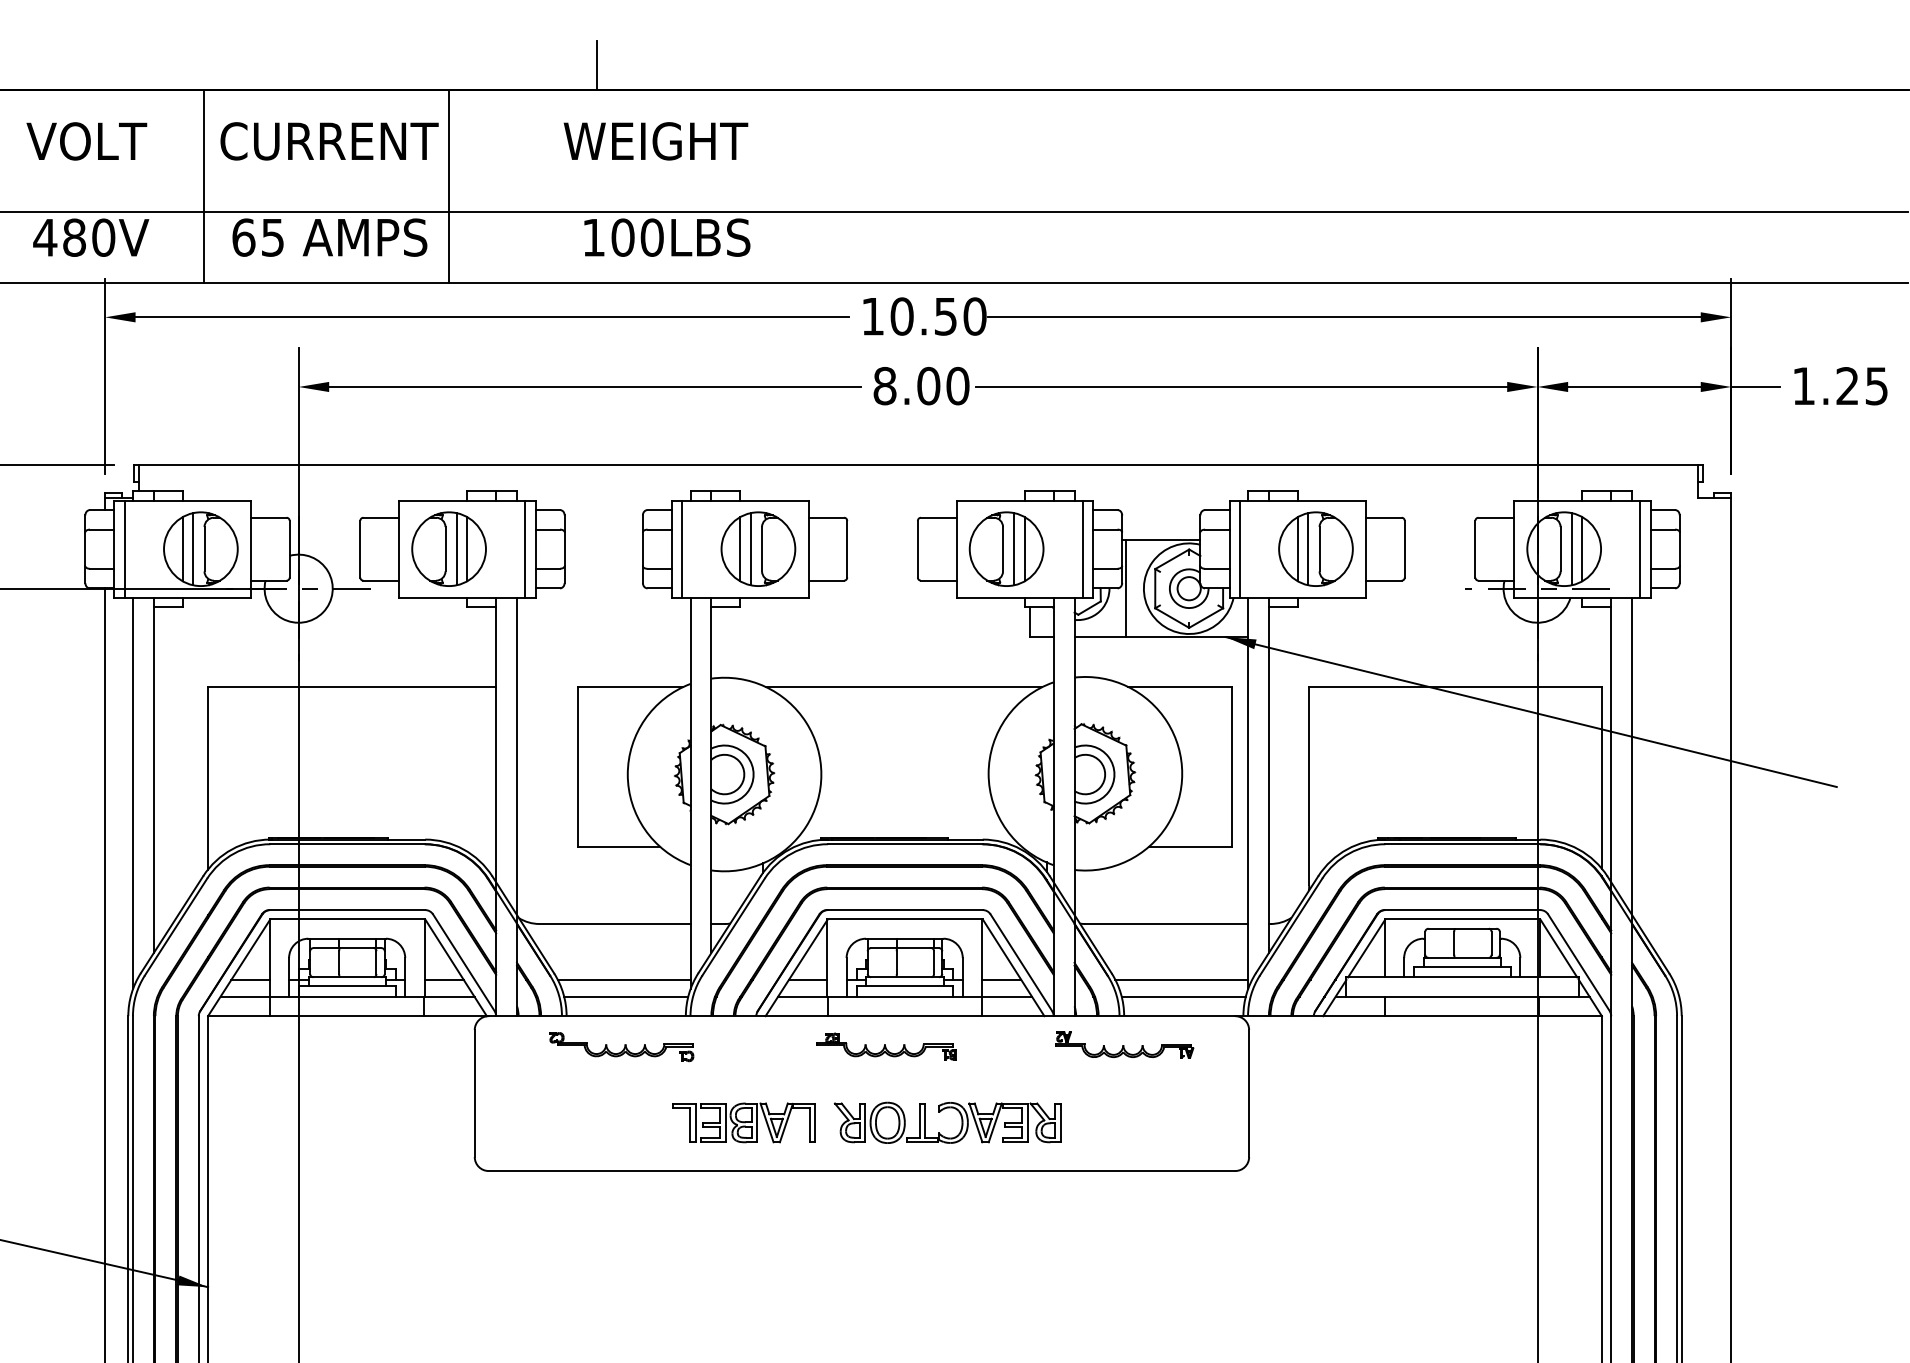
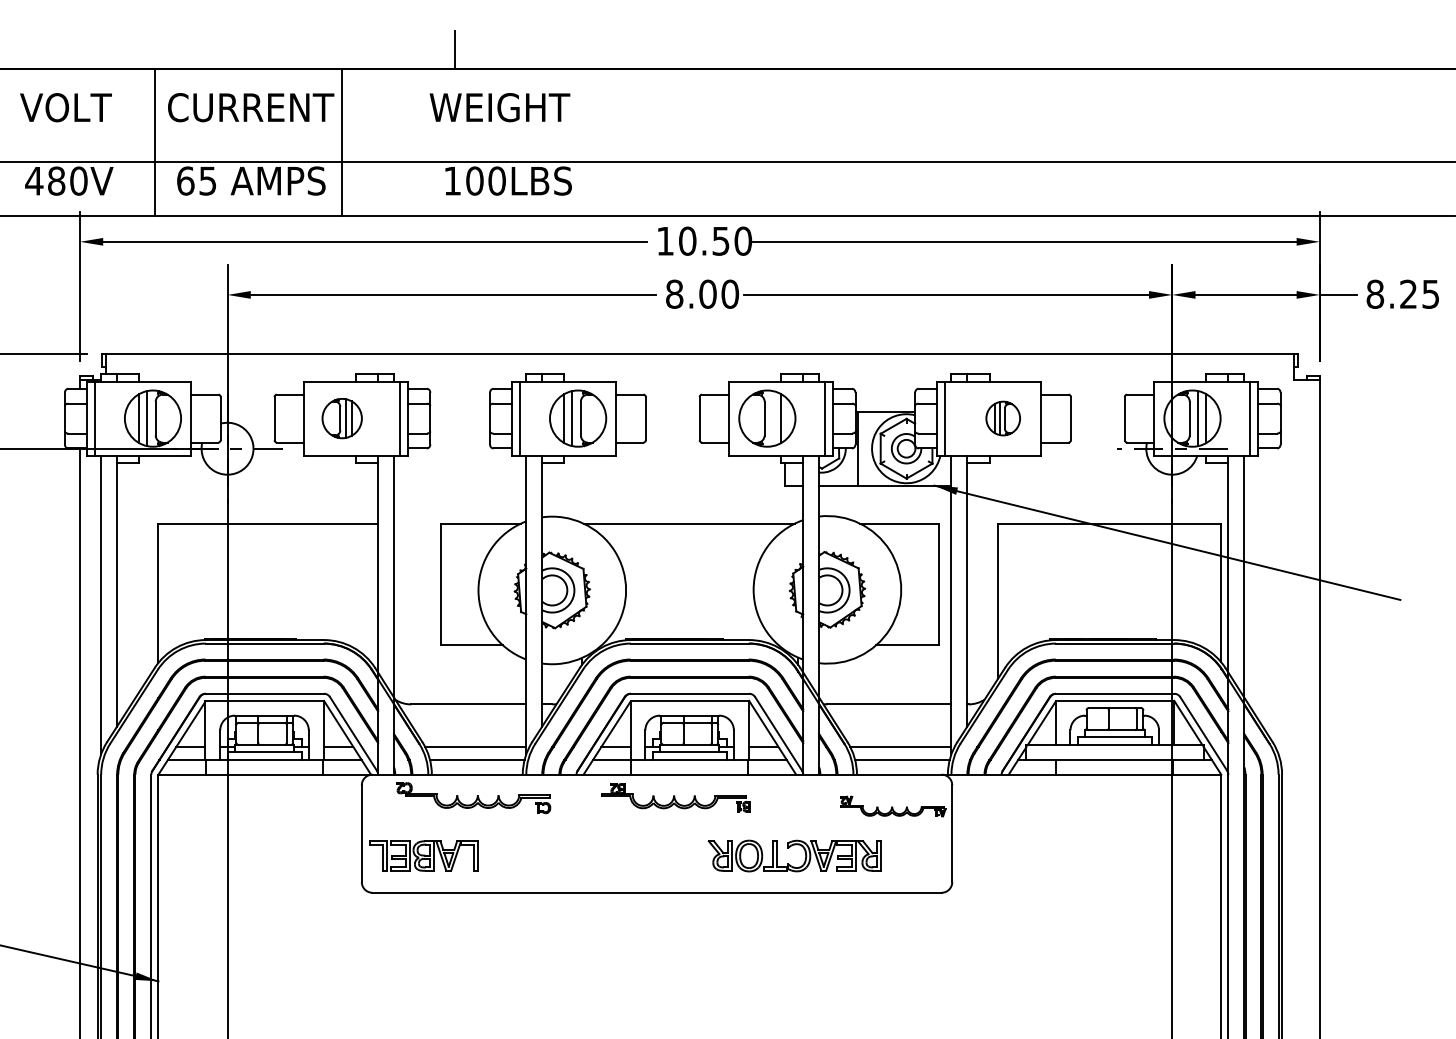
text: (1803, 386) -> (1374, 294), 1.25 -> 8.25
part: (448, 548) -> (341, 418), size x0.7
part: (1315, 548) -> (1002, 418), size x0.6
line: (1014, 549) -> (773, 418), removed
part: (1124, 1044) -> (893, 806), moved
part: (886, 1046) -> (675, 797), size x1.4
part: (621, 1047) -> (473, 798), size x1.4
part: (940, 1112) -> (789, 848), moved
part: (743, 1122) -> (423, 855), moved

